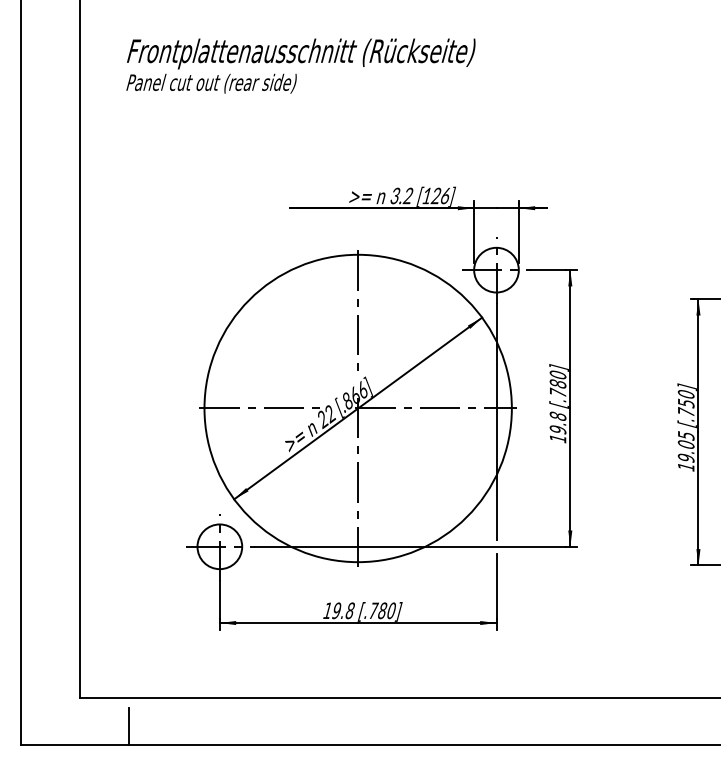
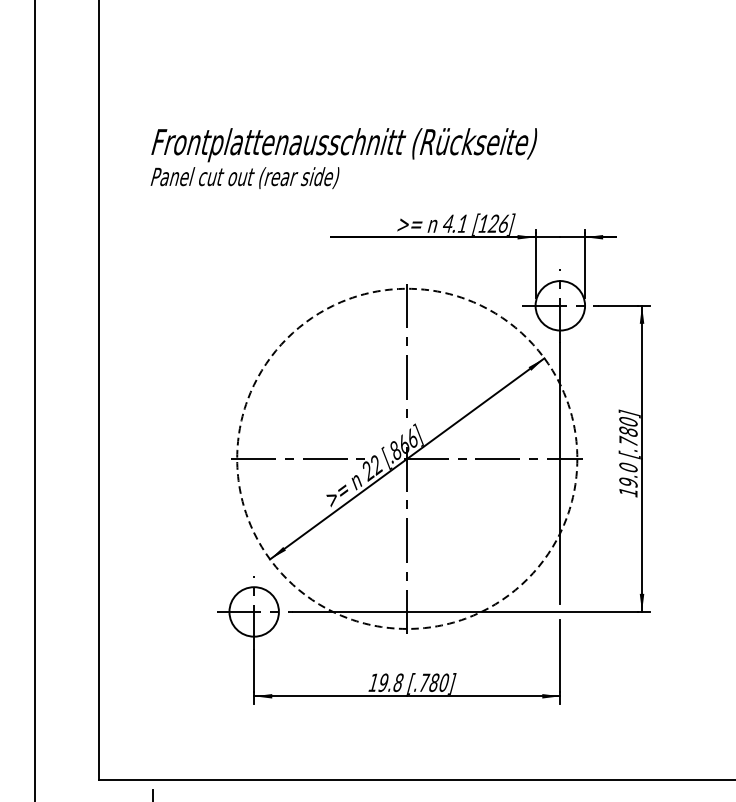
text: (300, 65) -> (343, 157), moved
text: (401, 195) -> (455, 223), 3.2 -> 4.1
circle: (357, 408) -> (406, 458), solid -> dashed
text: (558, 415) -> (628, 466), 19.8 -> 19.0

